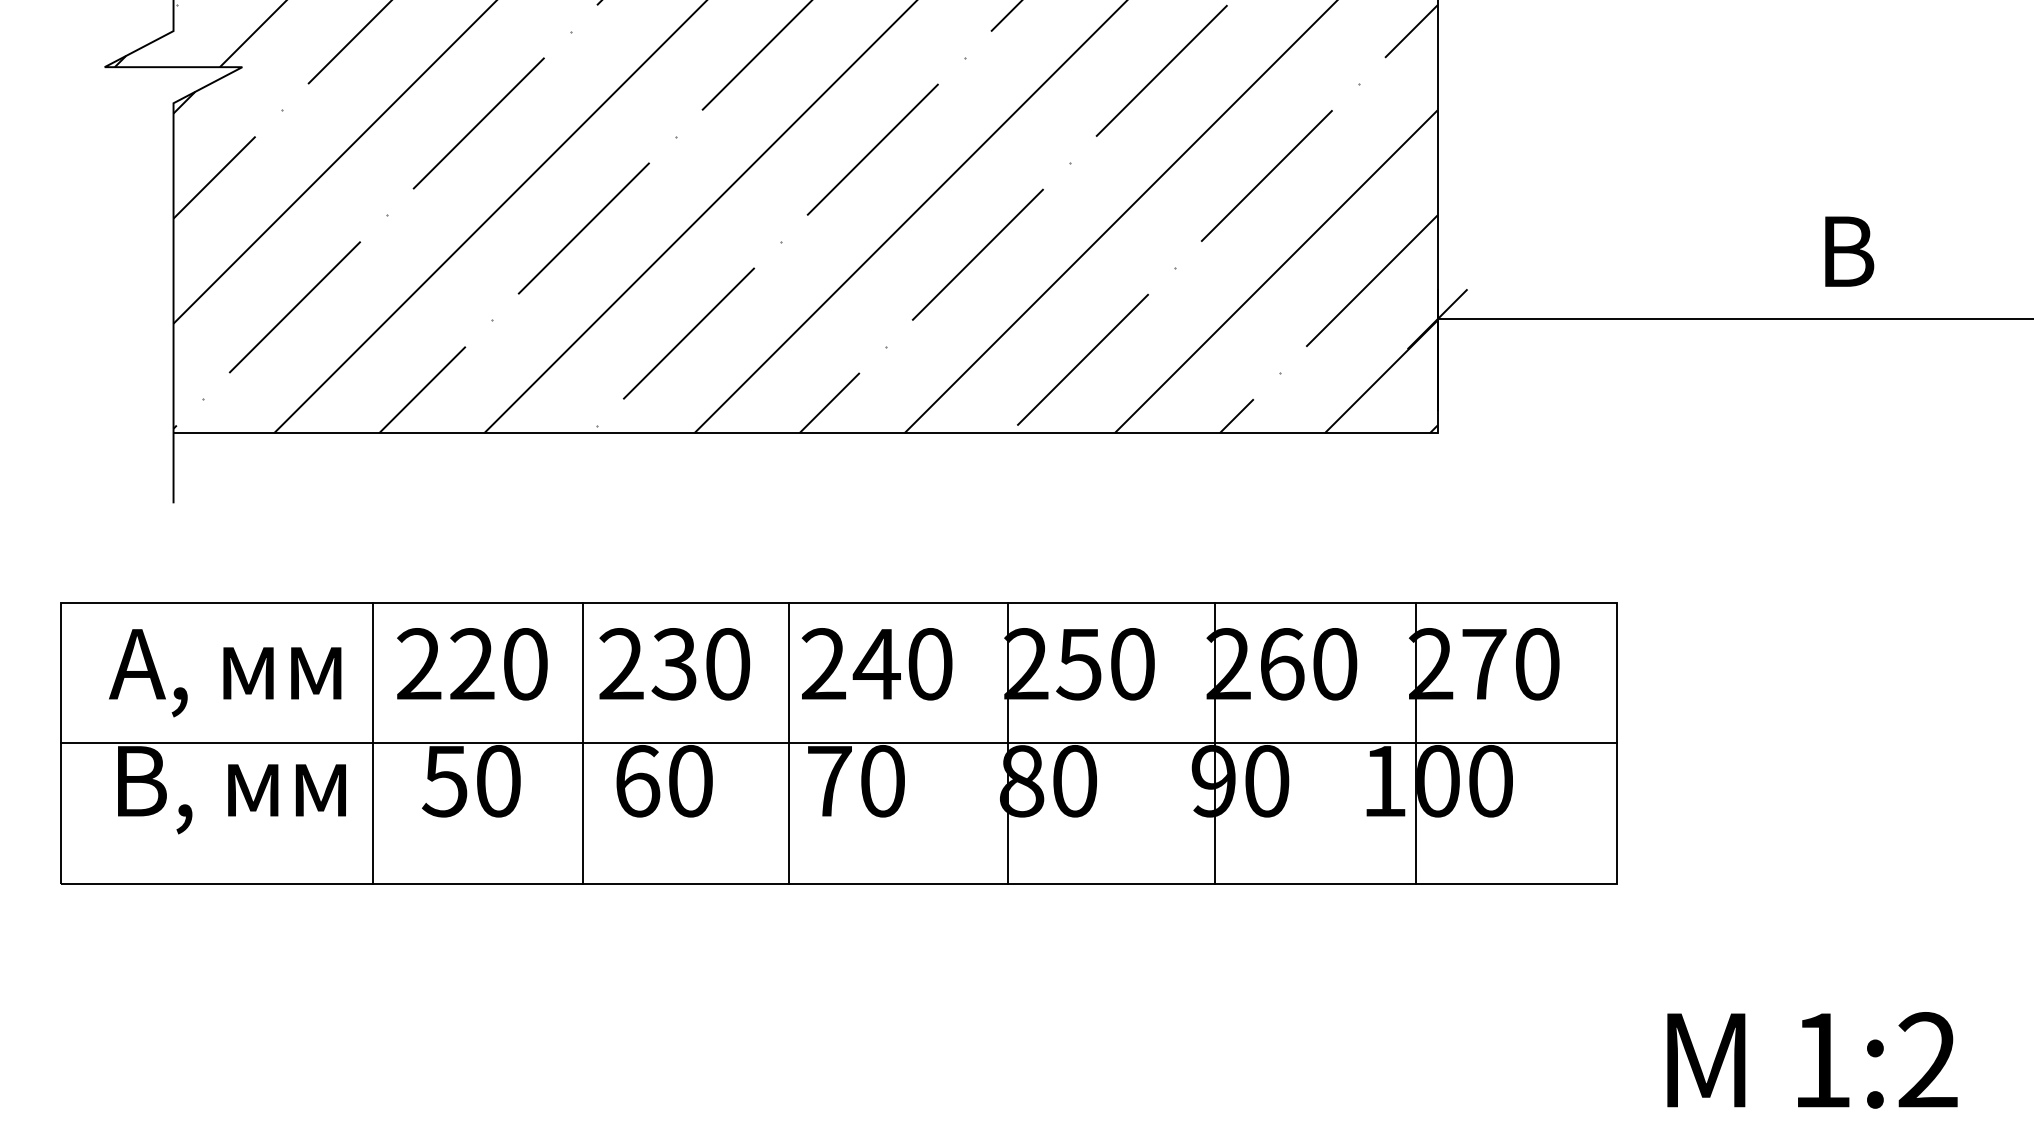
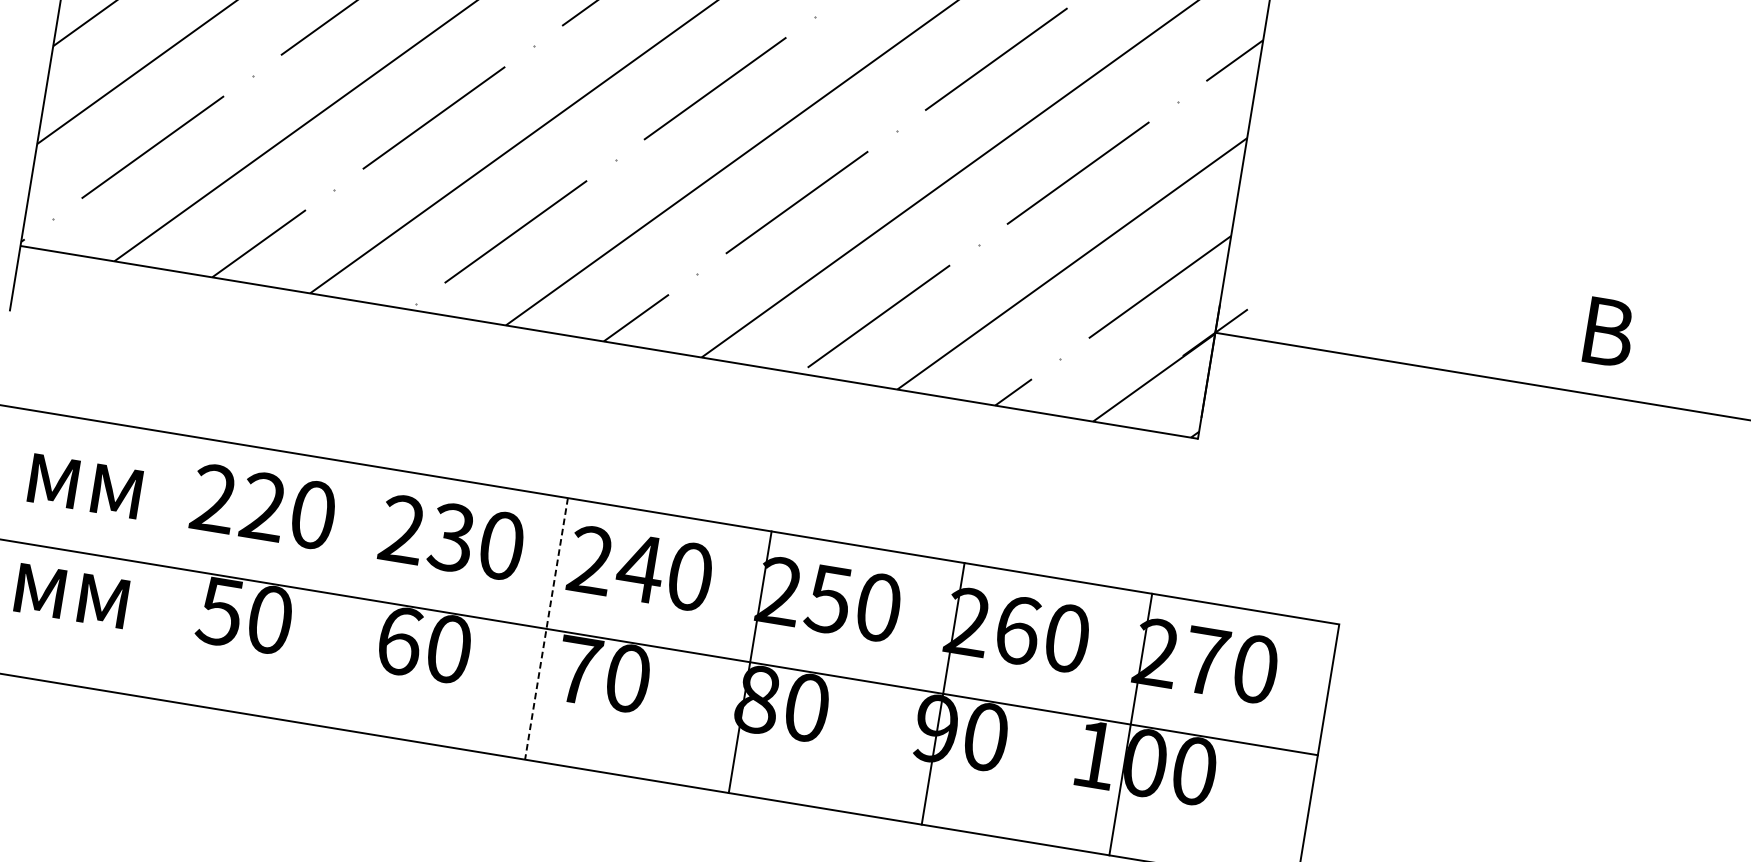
line: (373, 743) -> (159, 565), removed
line: (583, 743) -> (355, 597), removed
line: (789, 743) -> (546, 629), solid -> dashed

